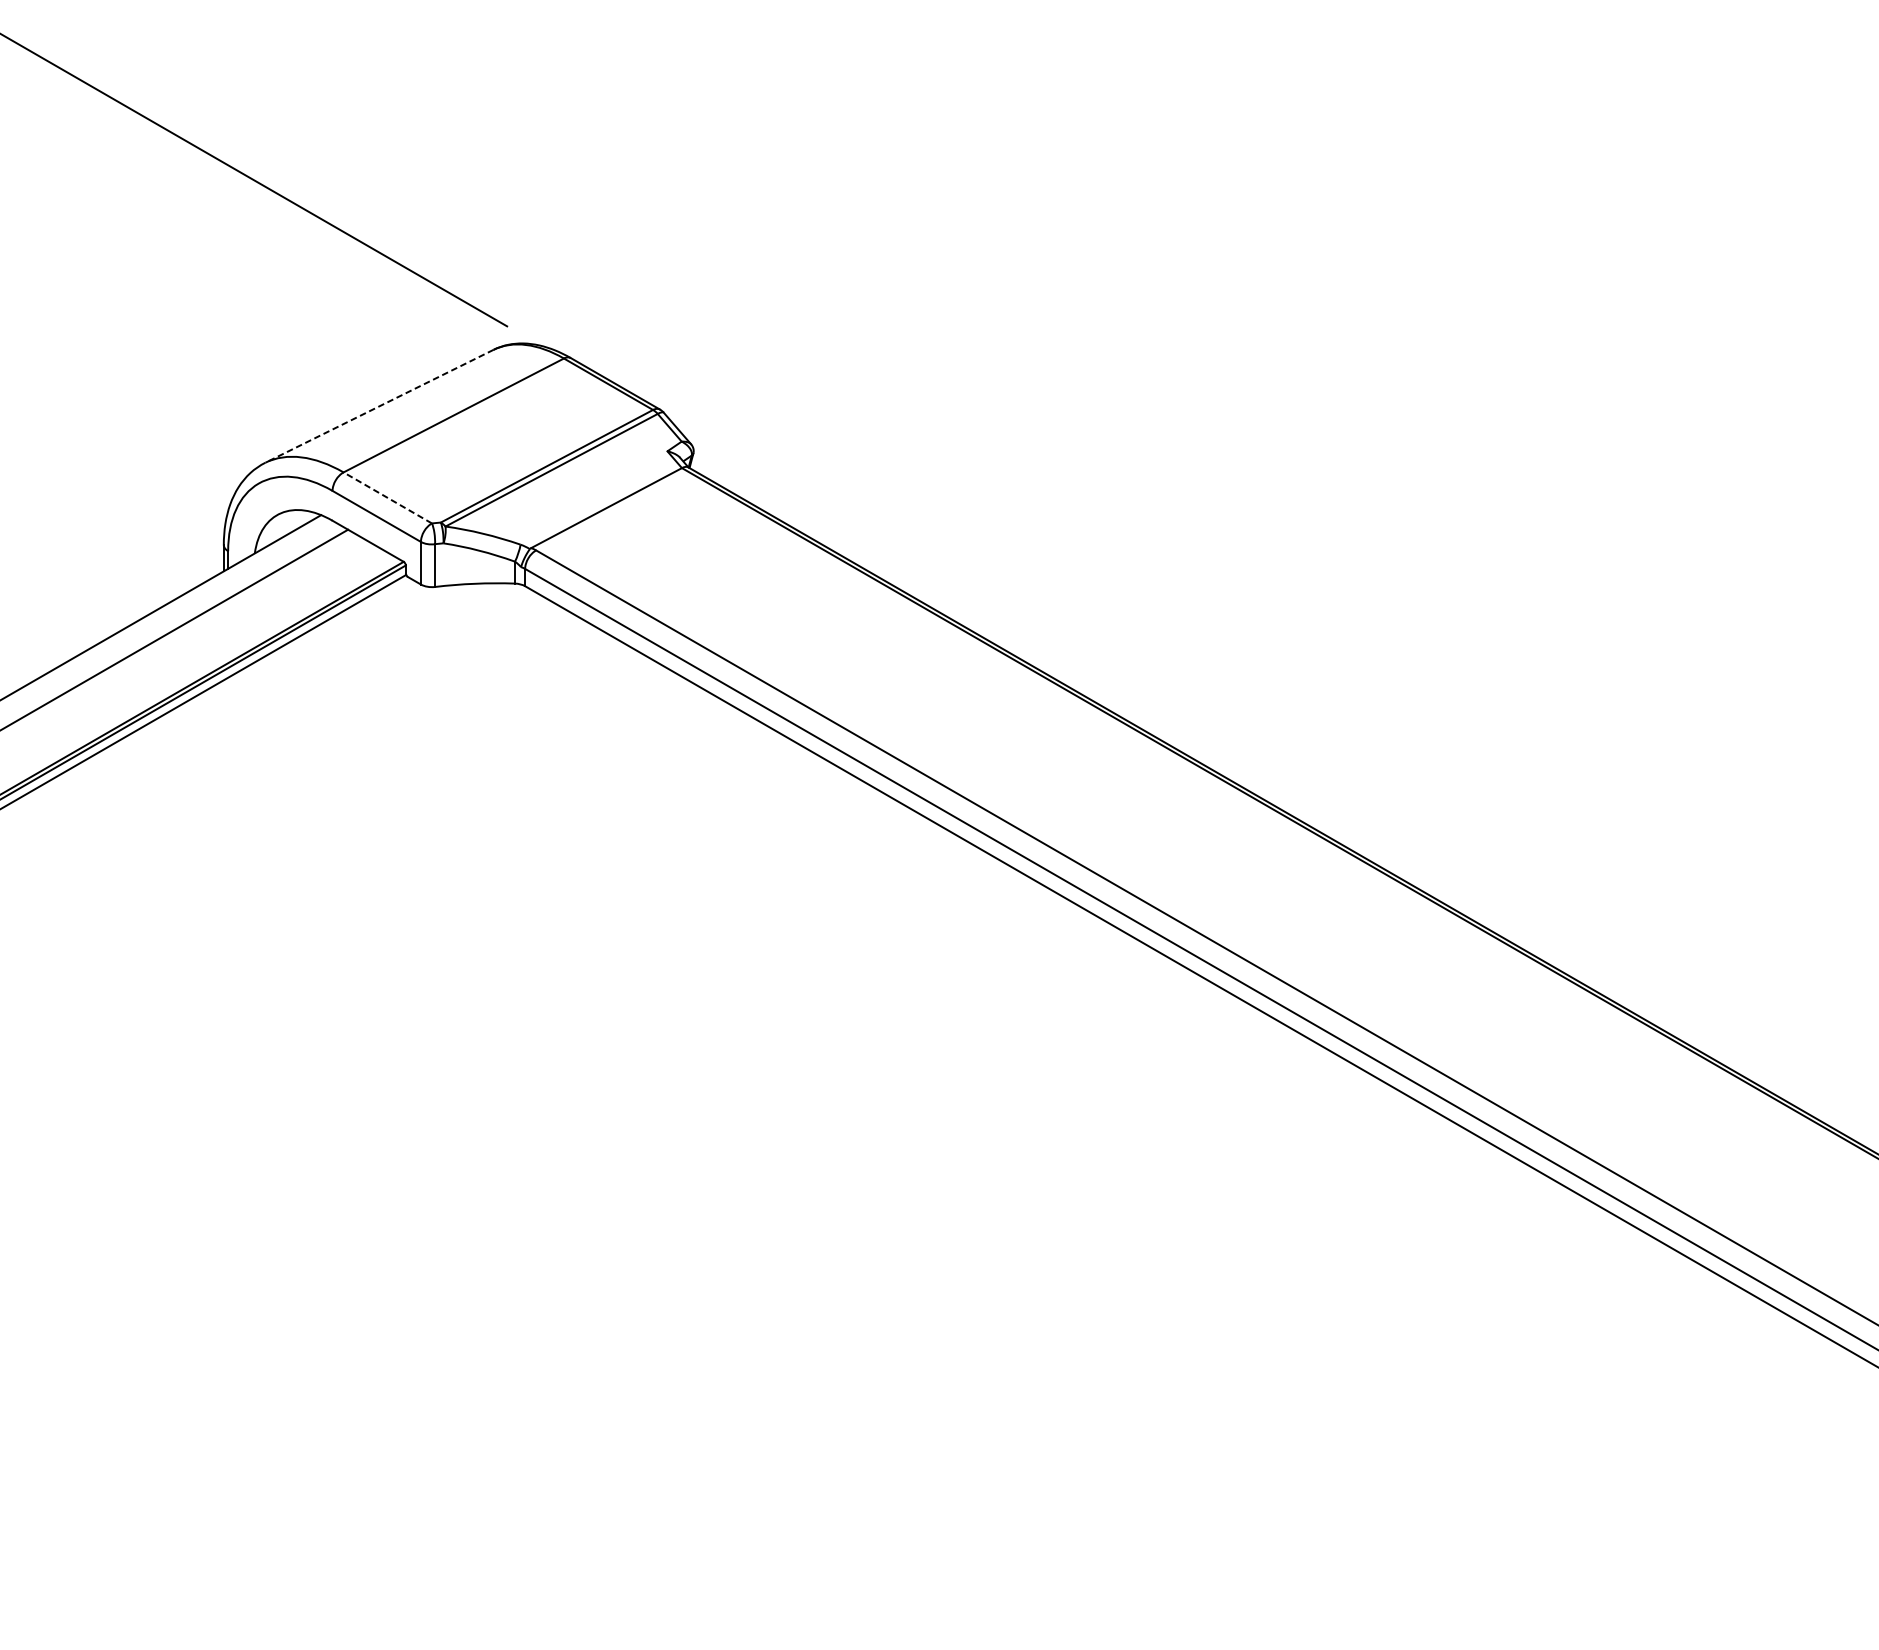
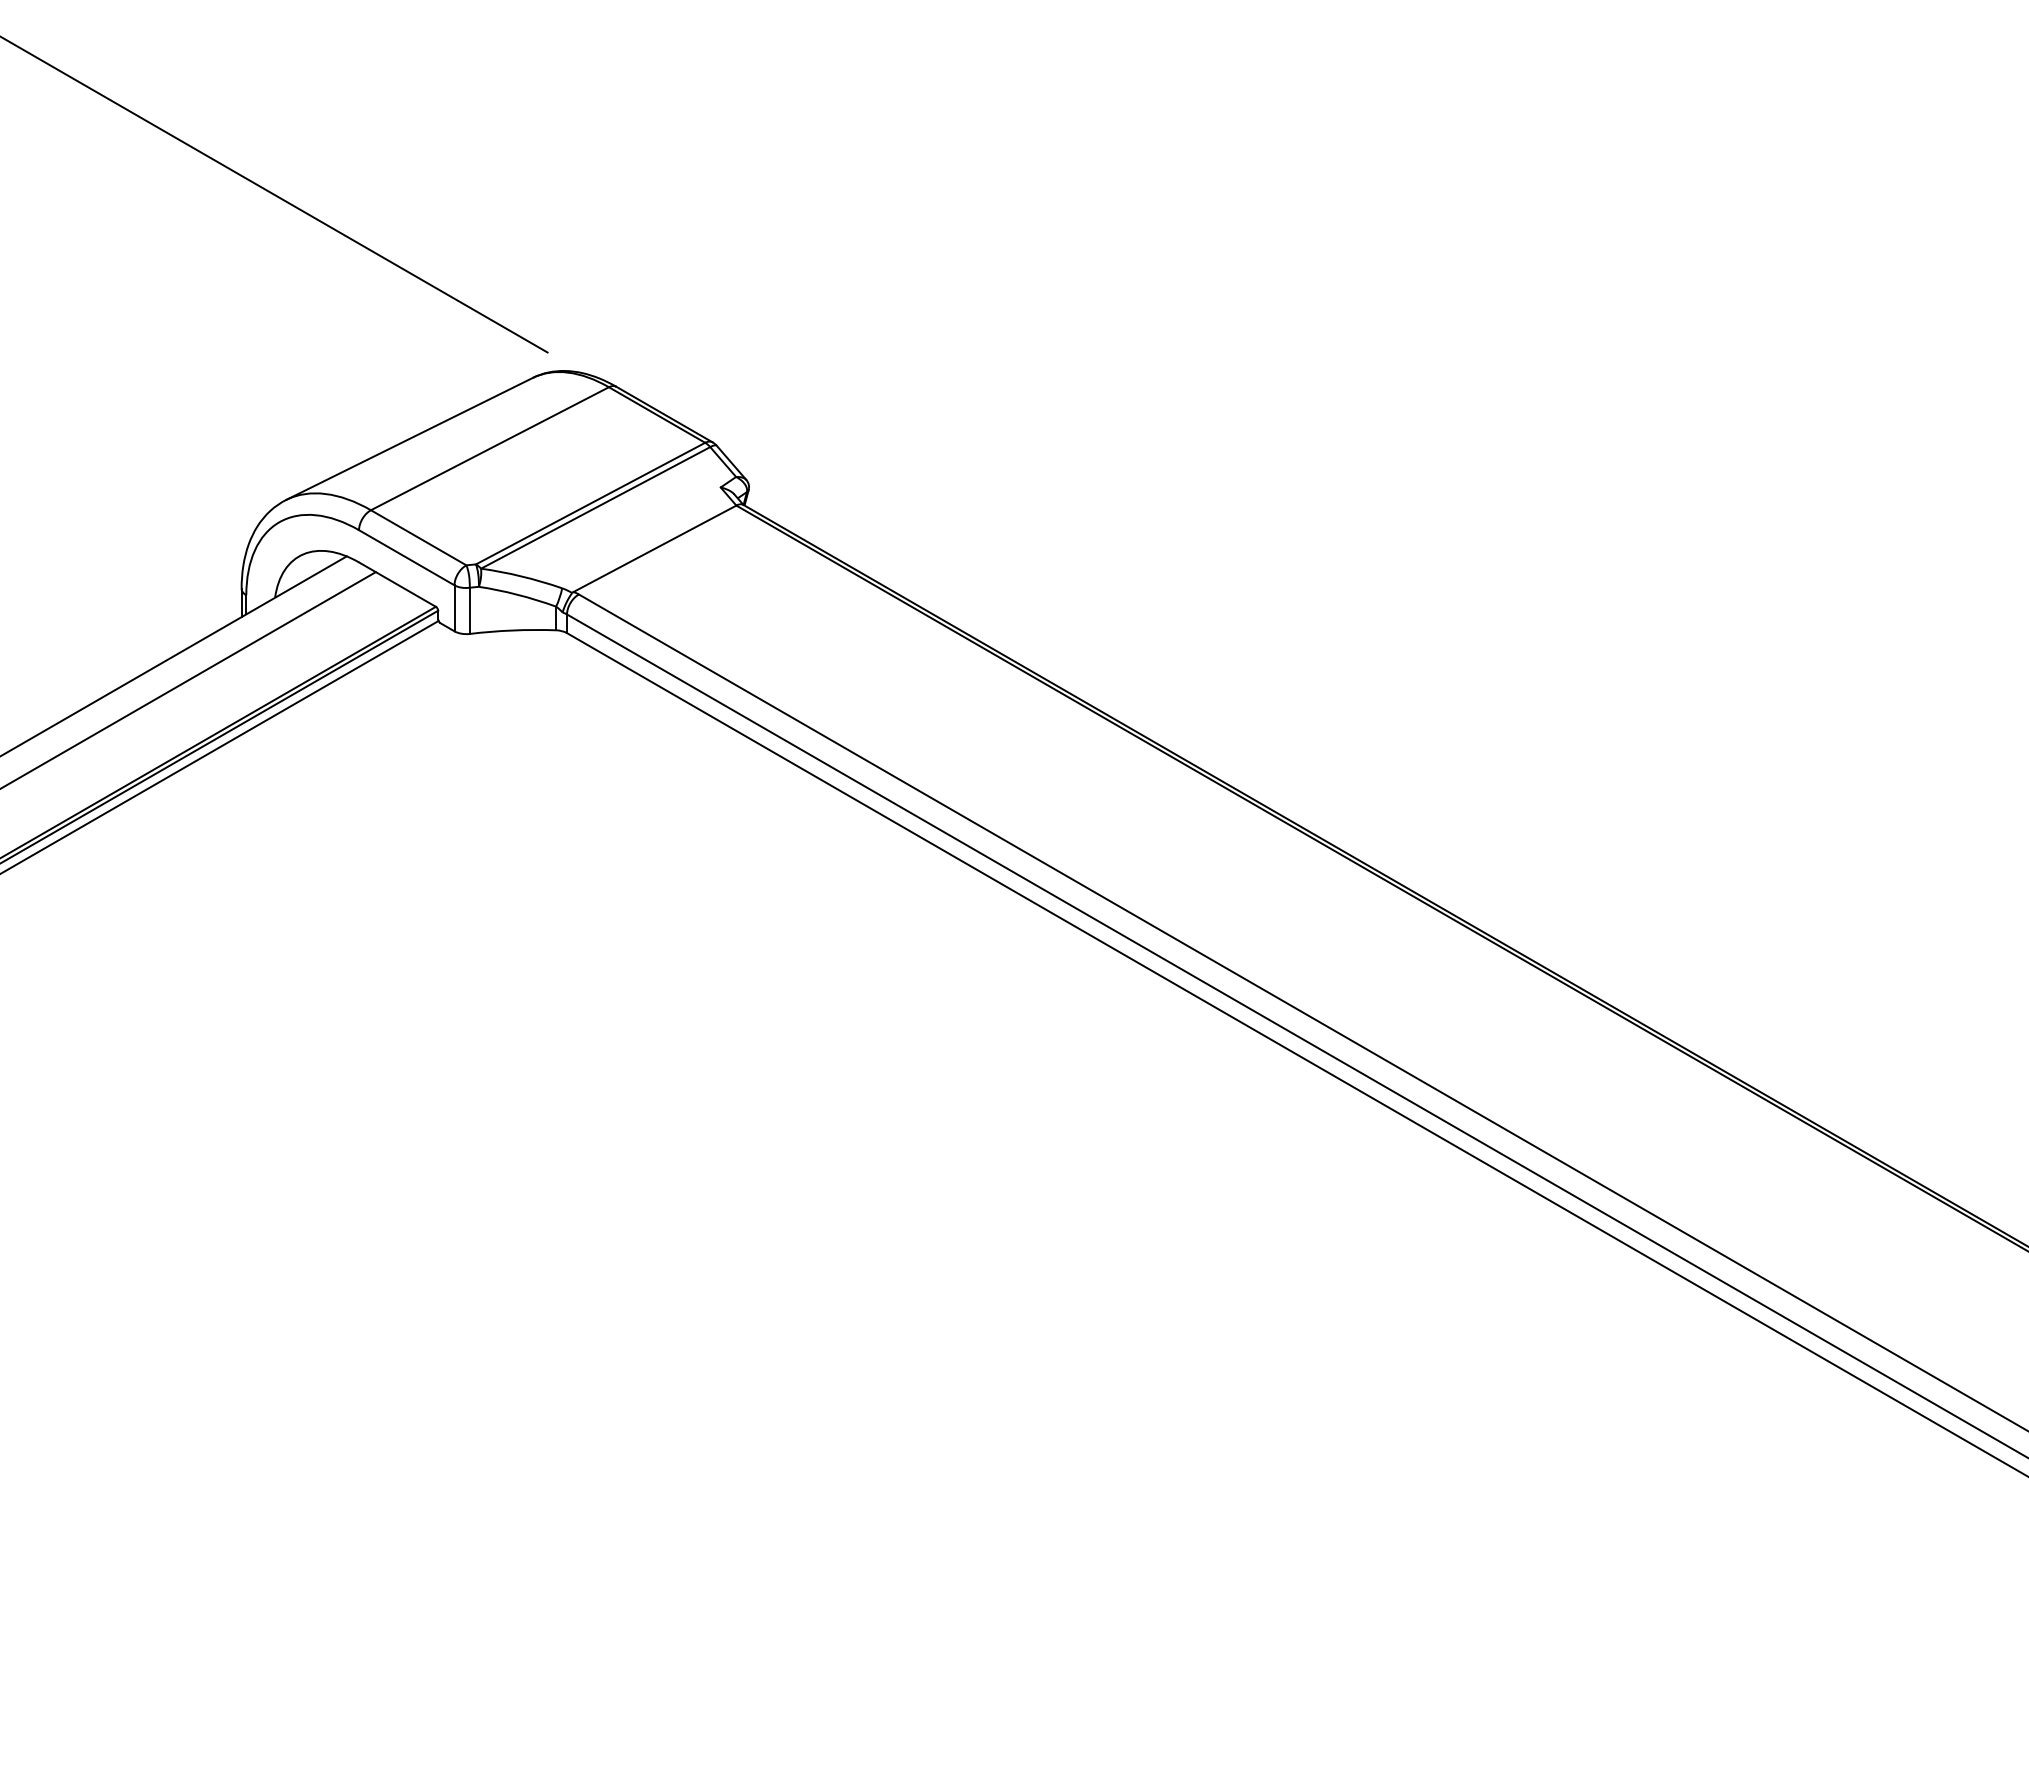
line: (379, 406) -> (409, 439), dashed -> solid
line: (387, 497) -> (418, 537), dashed -> solid

